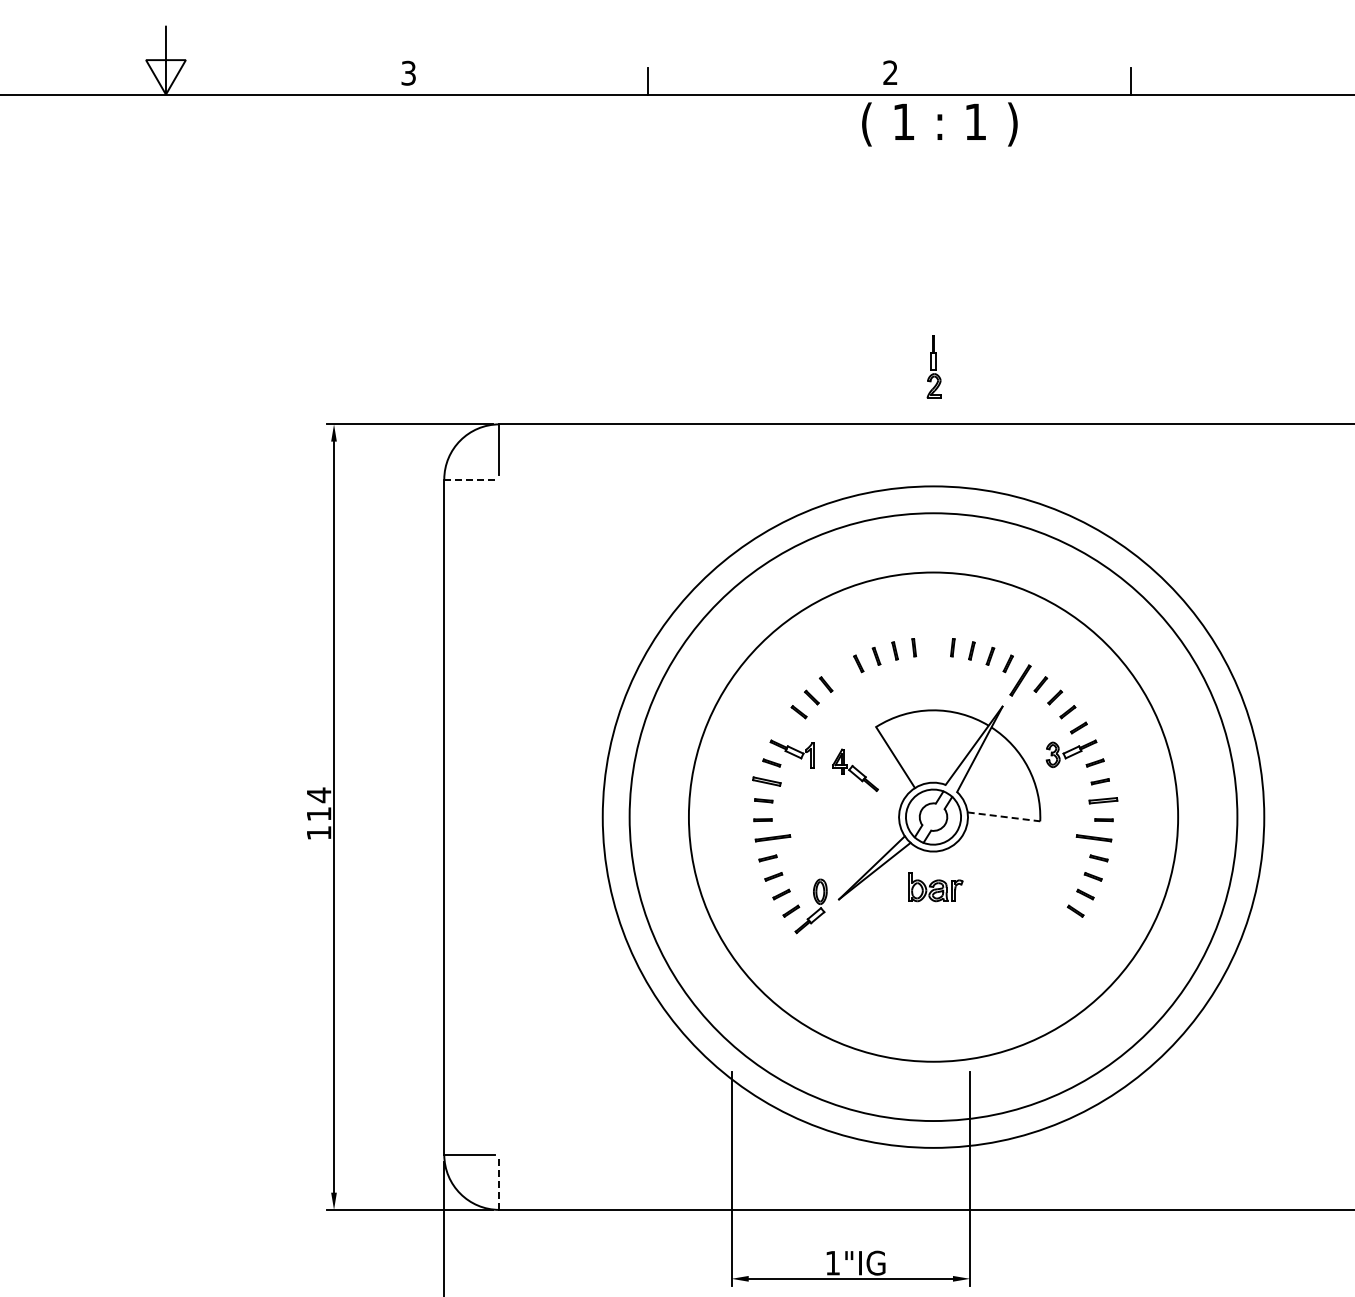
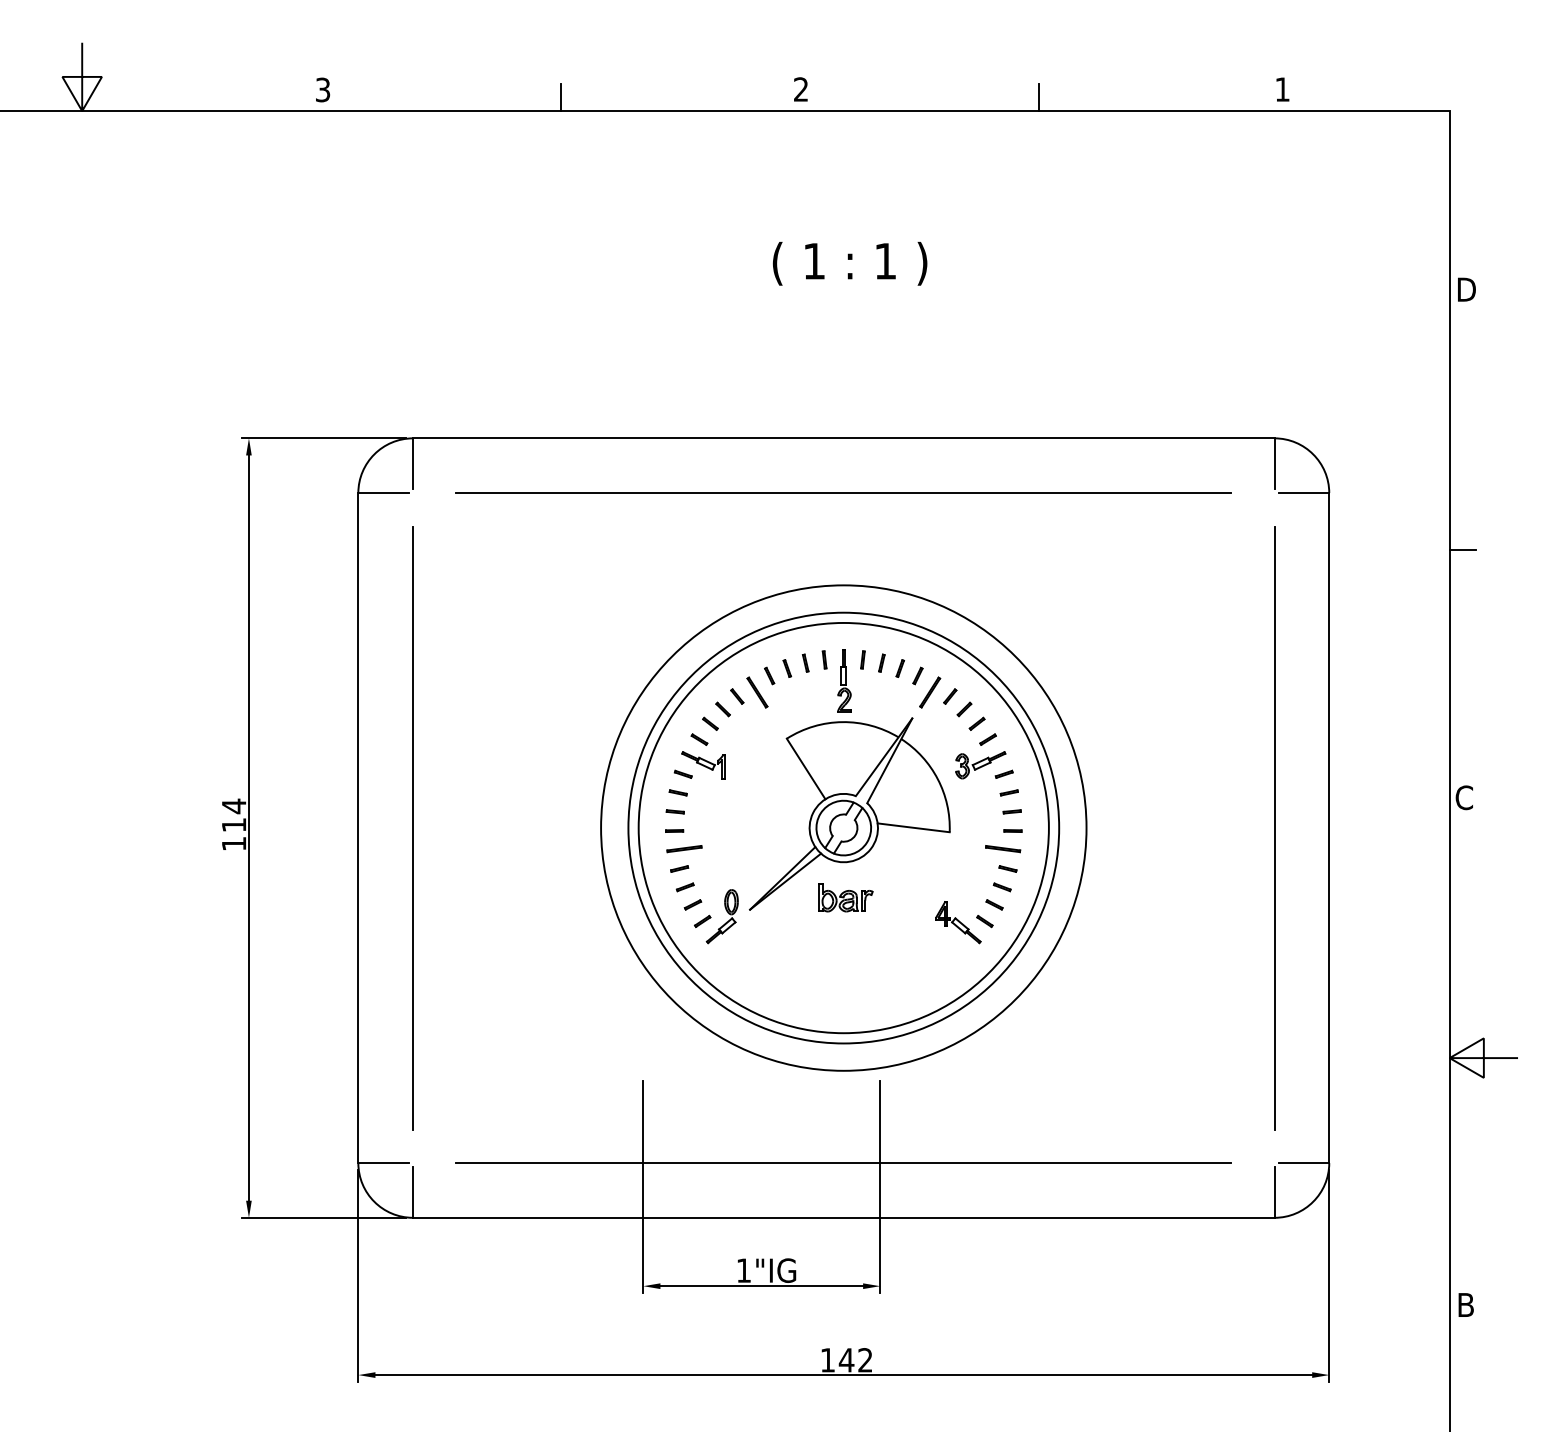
text: (940, 124) -> (850, 263), moved
part: (934, 366) -> (844, 680), moved
line: (469, 479) -> (383, 493), dashed -> solid
line: (933, 479) -> (843, 493), added
line: (846, 680) -> (757, 692), added
part: (788, 727) -> (699, 739), added
part: (855, 770) -> (958, 922), moved
part: (765, 781) -> (677, 792), size x0.62
part: (1102, 800) -> (1011, 811), size x0.62
line: (499, 816) -> (413, 827), added
circle: (933, 816) -> (843, 827), size x0.62
circle: (933, 816) -> (843, 827), size x0.71
line: (1004, 816) -> (914, 827), dashed -> solid
line: (933, 1155) -> (843, 1163), added
line: (499, 1185) -> (413, 1193), dashed -> solid

